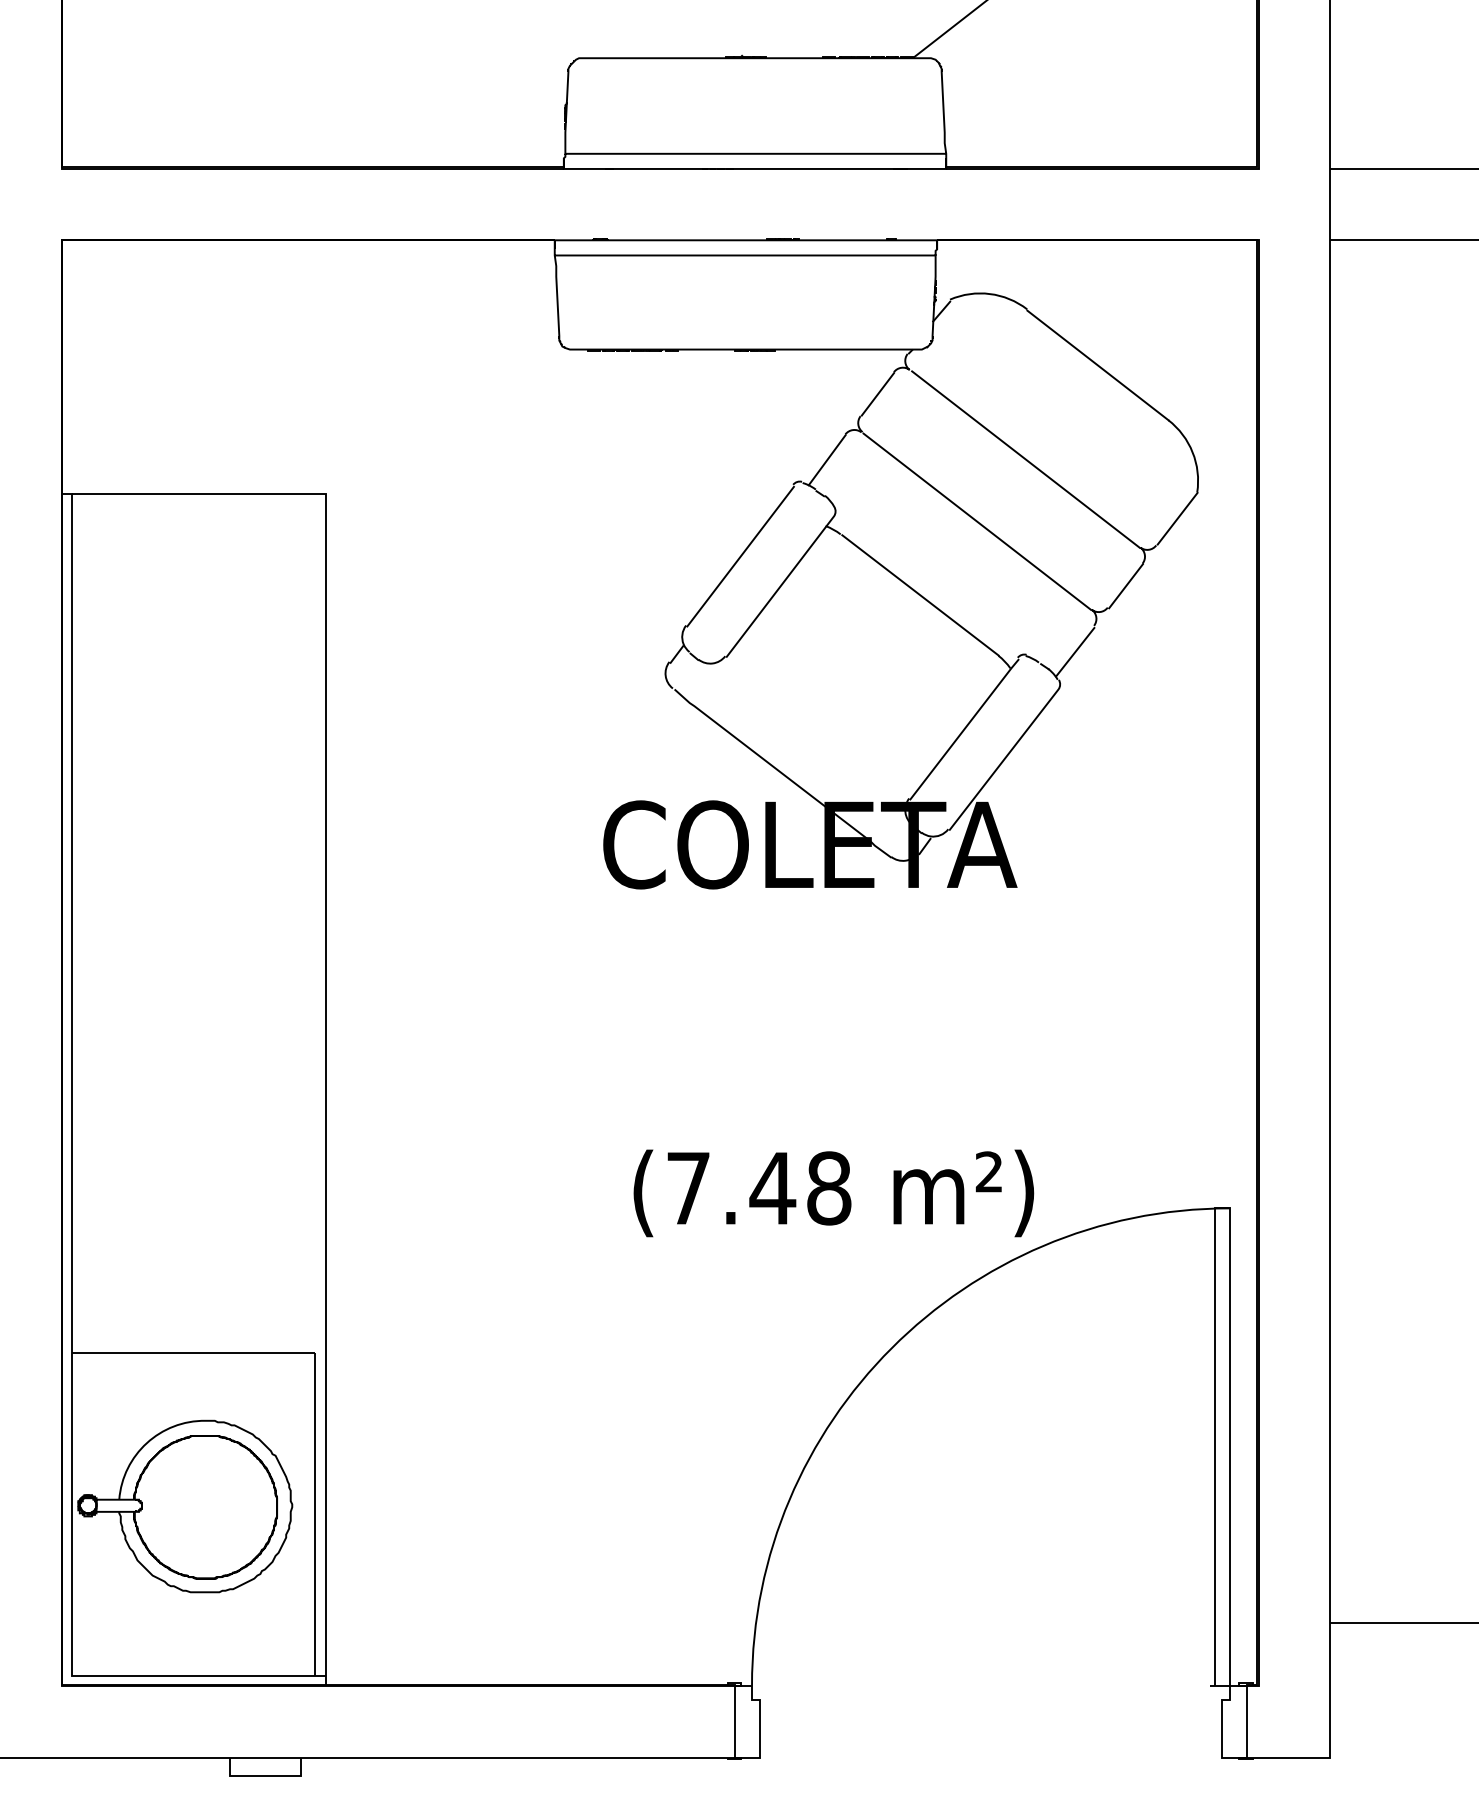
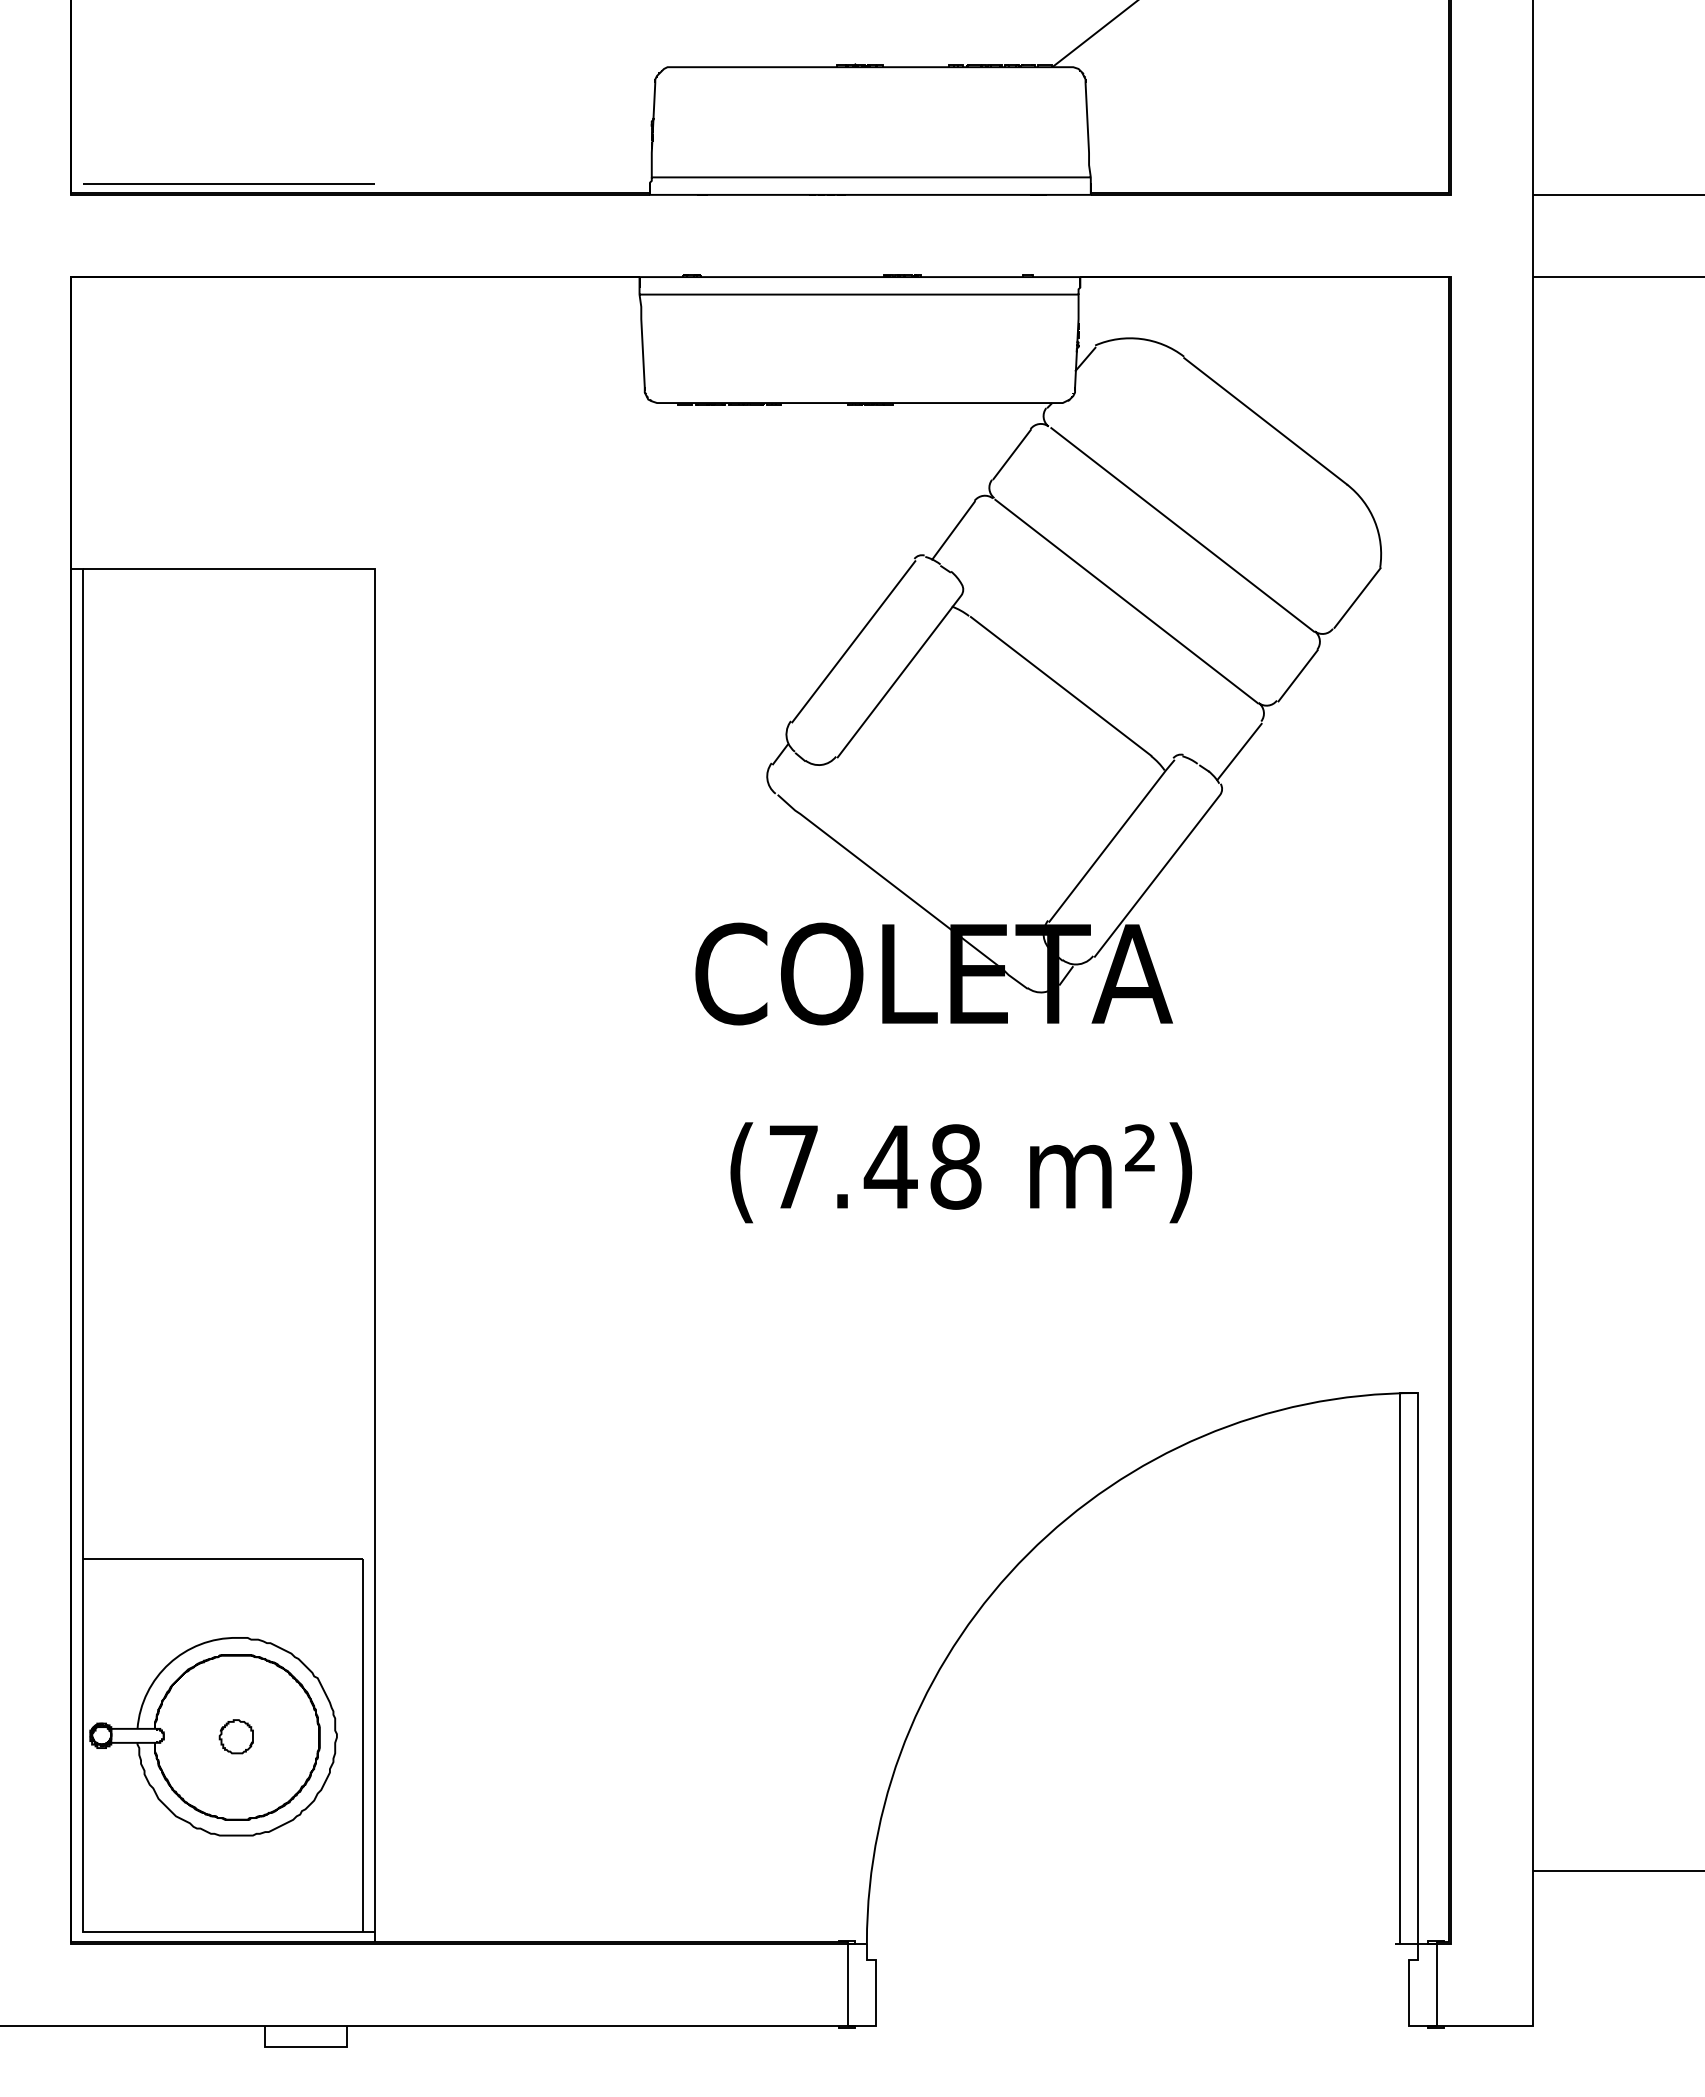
line: (198, 159) -> (228, 183), added
text: (834, 1193) -> (961, 1172), moved
part: (204, 1506) -> (235, 1736), added

